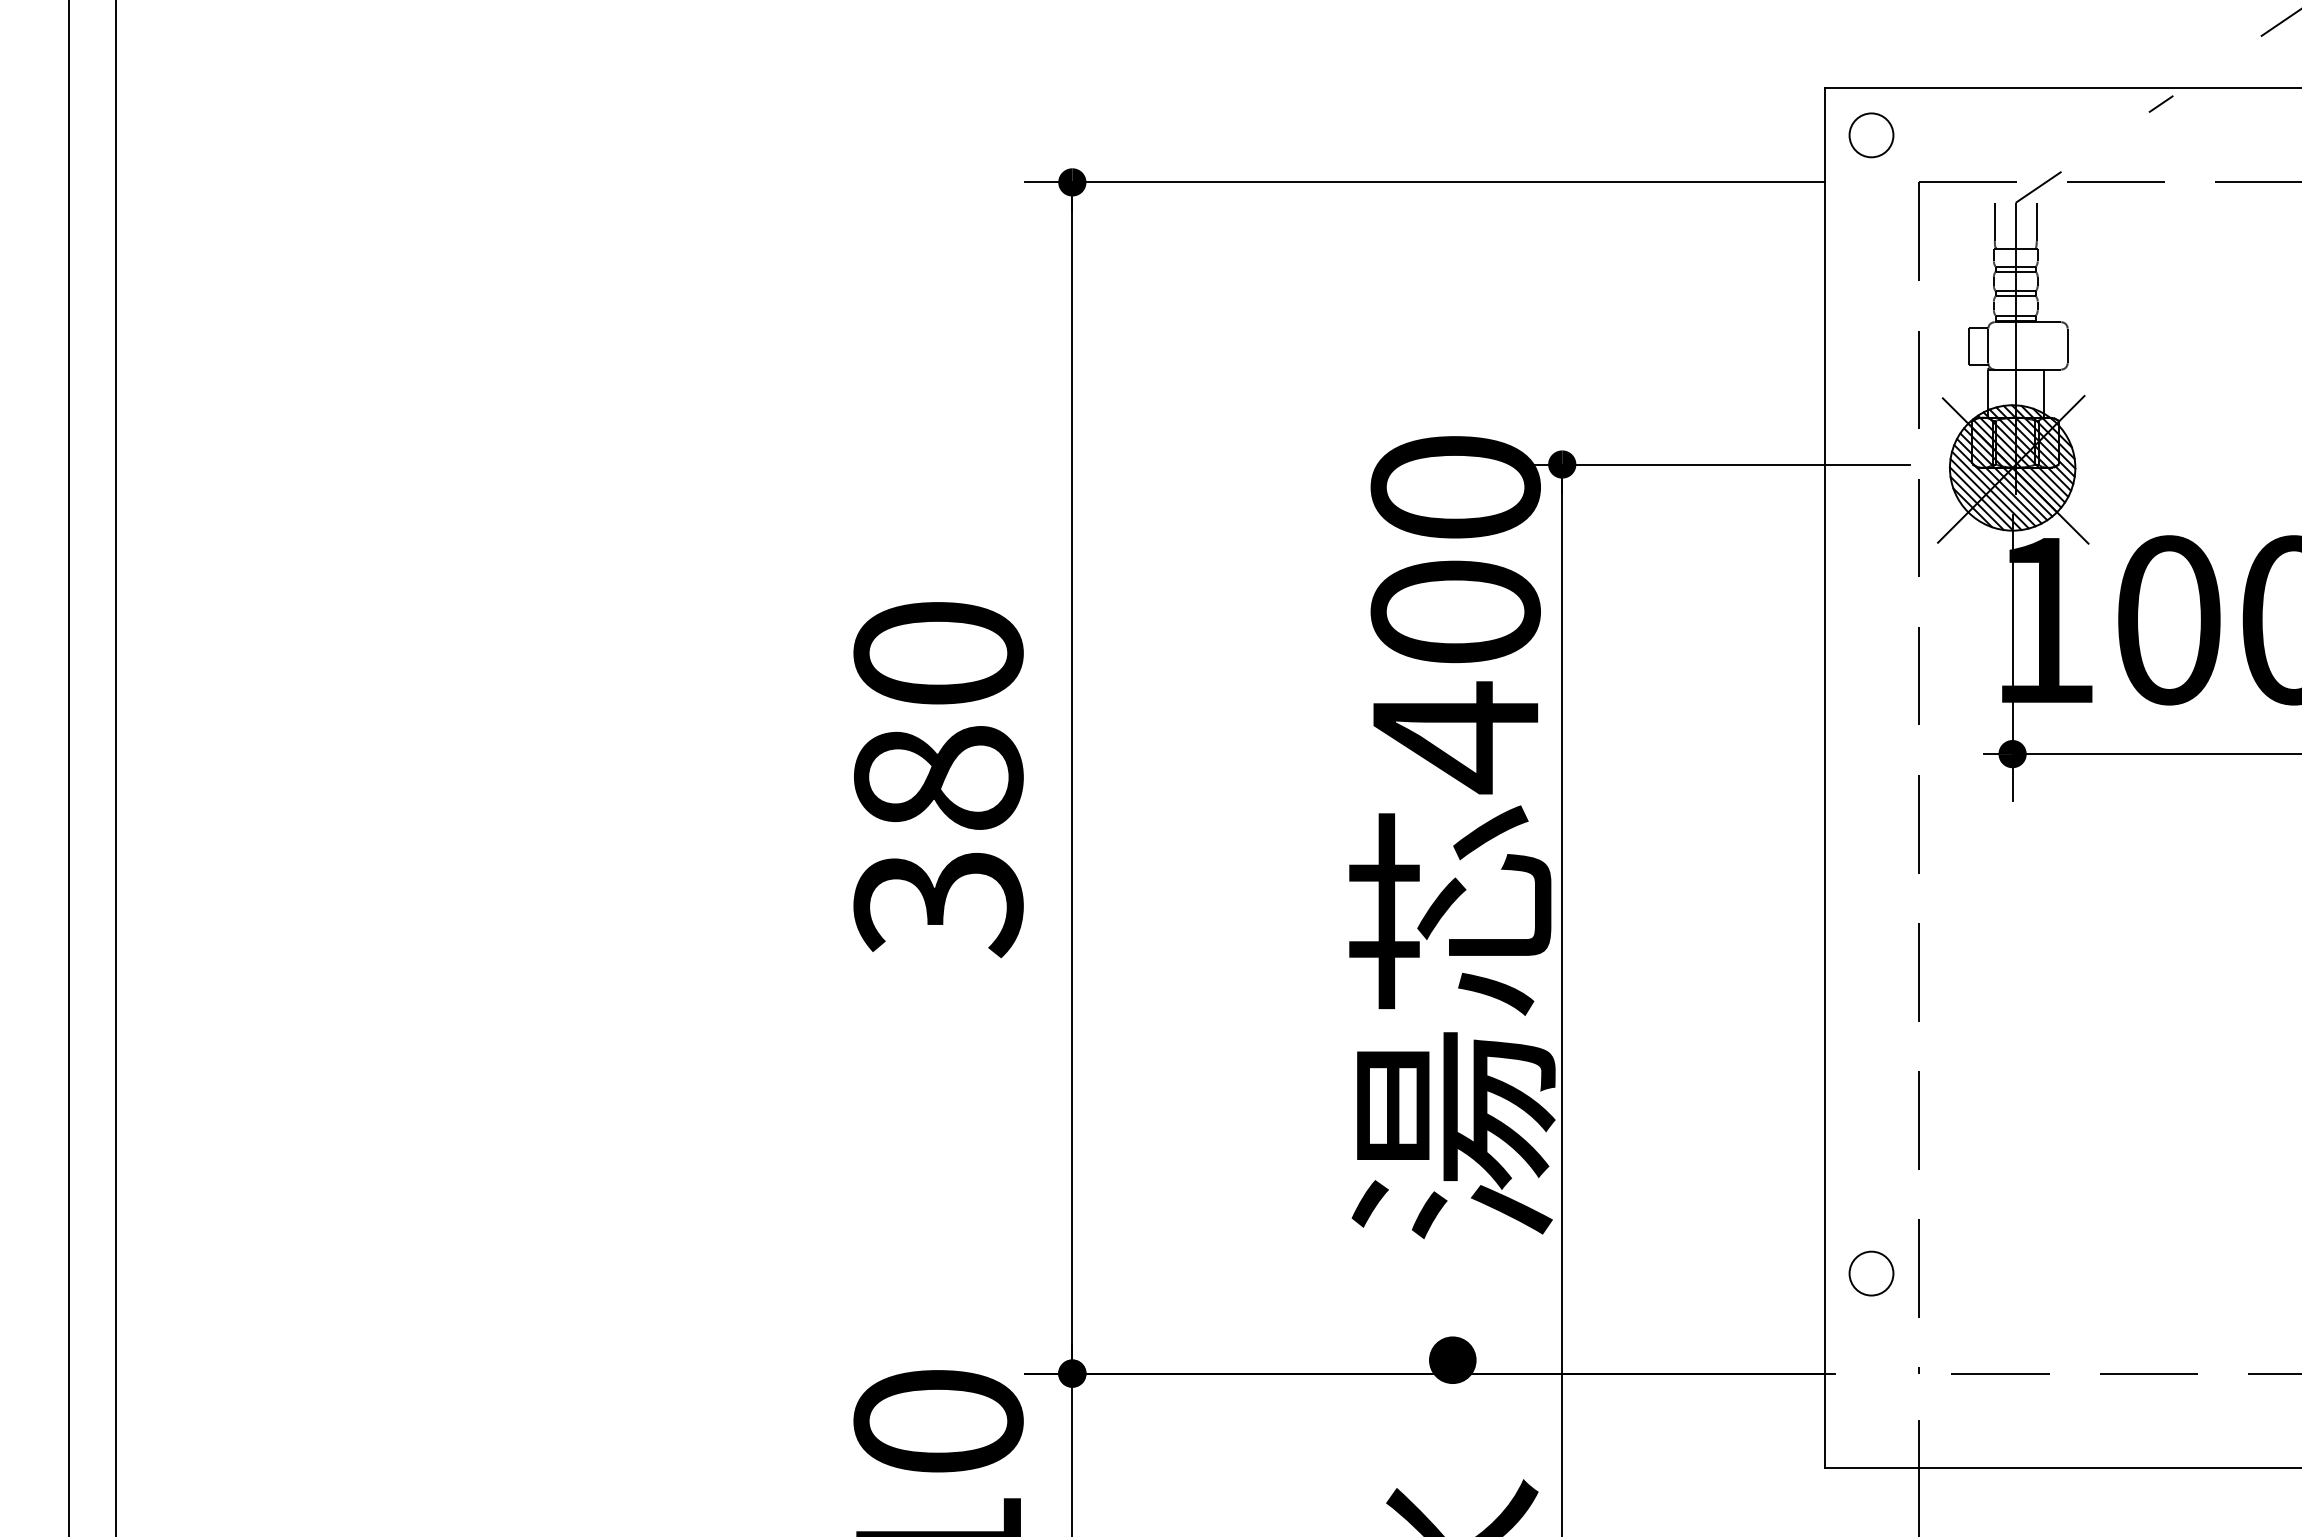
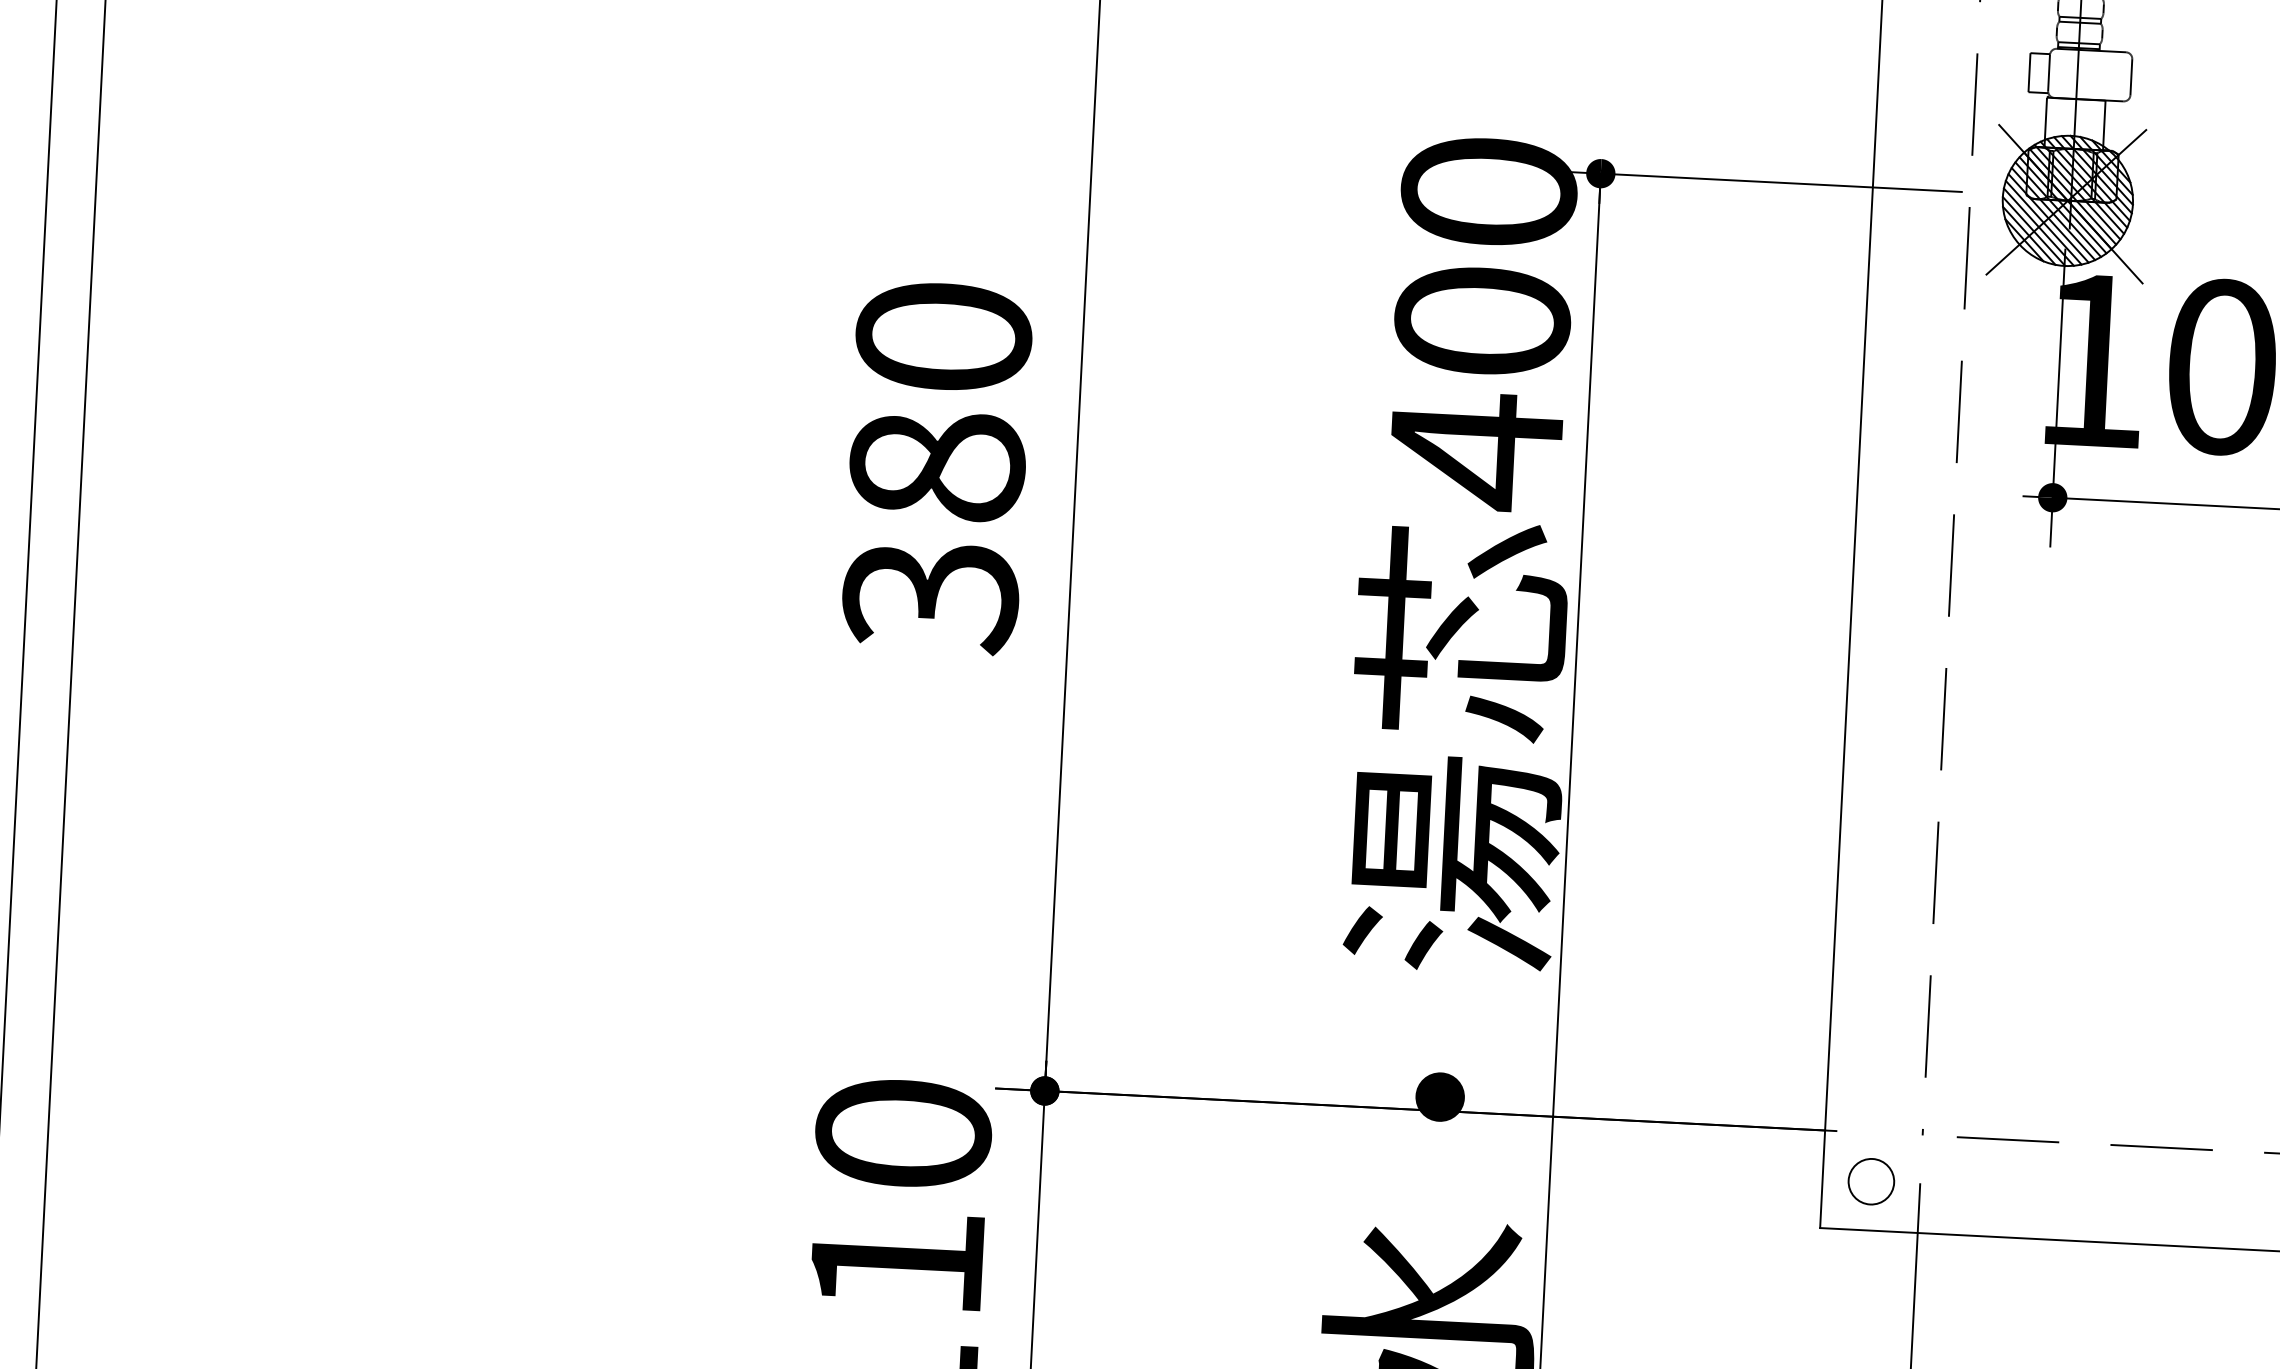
circle: (1871, 1273) -> (1871, 1181), moved

